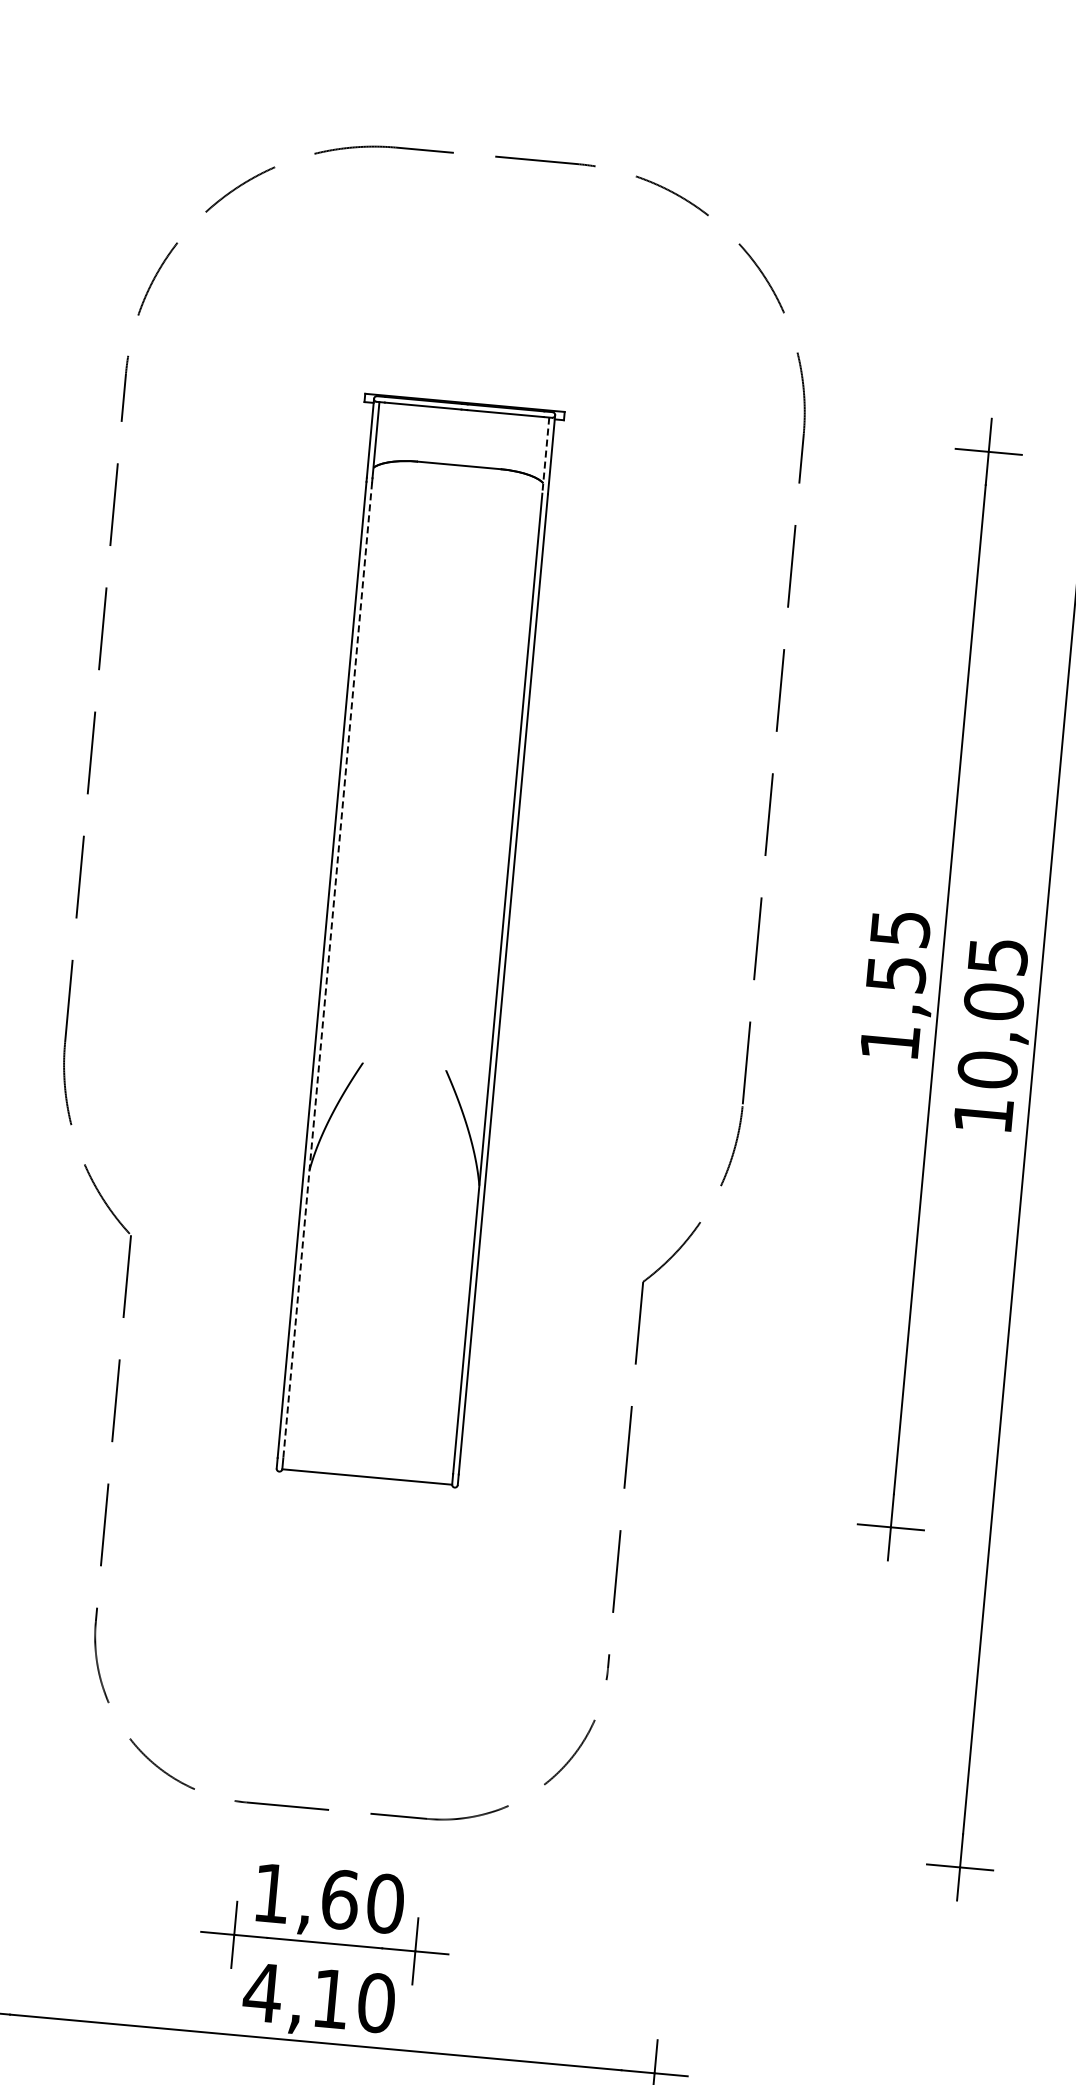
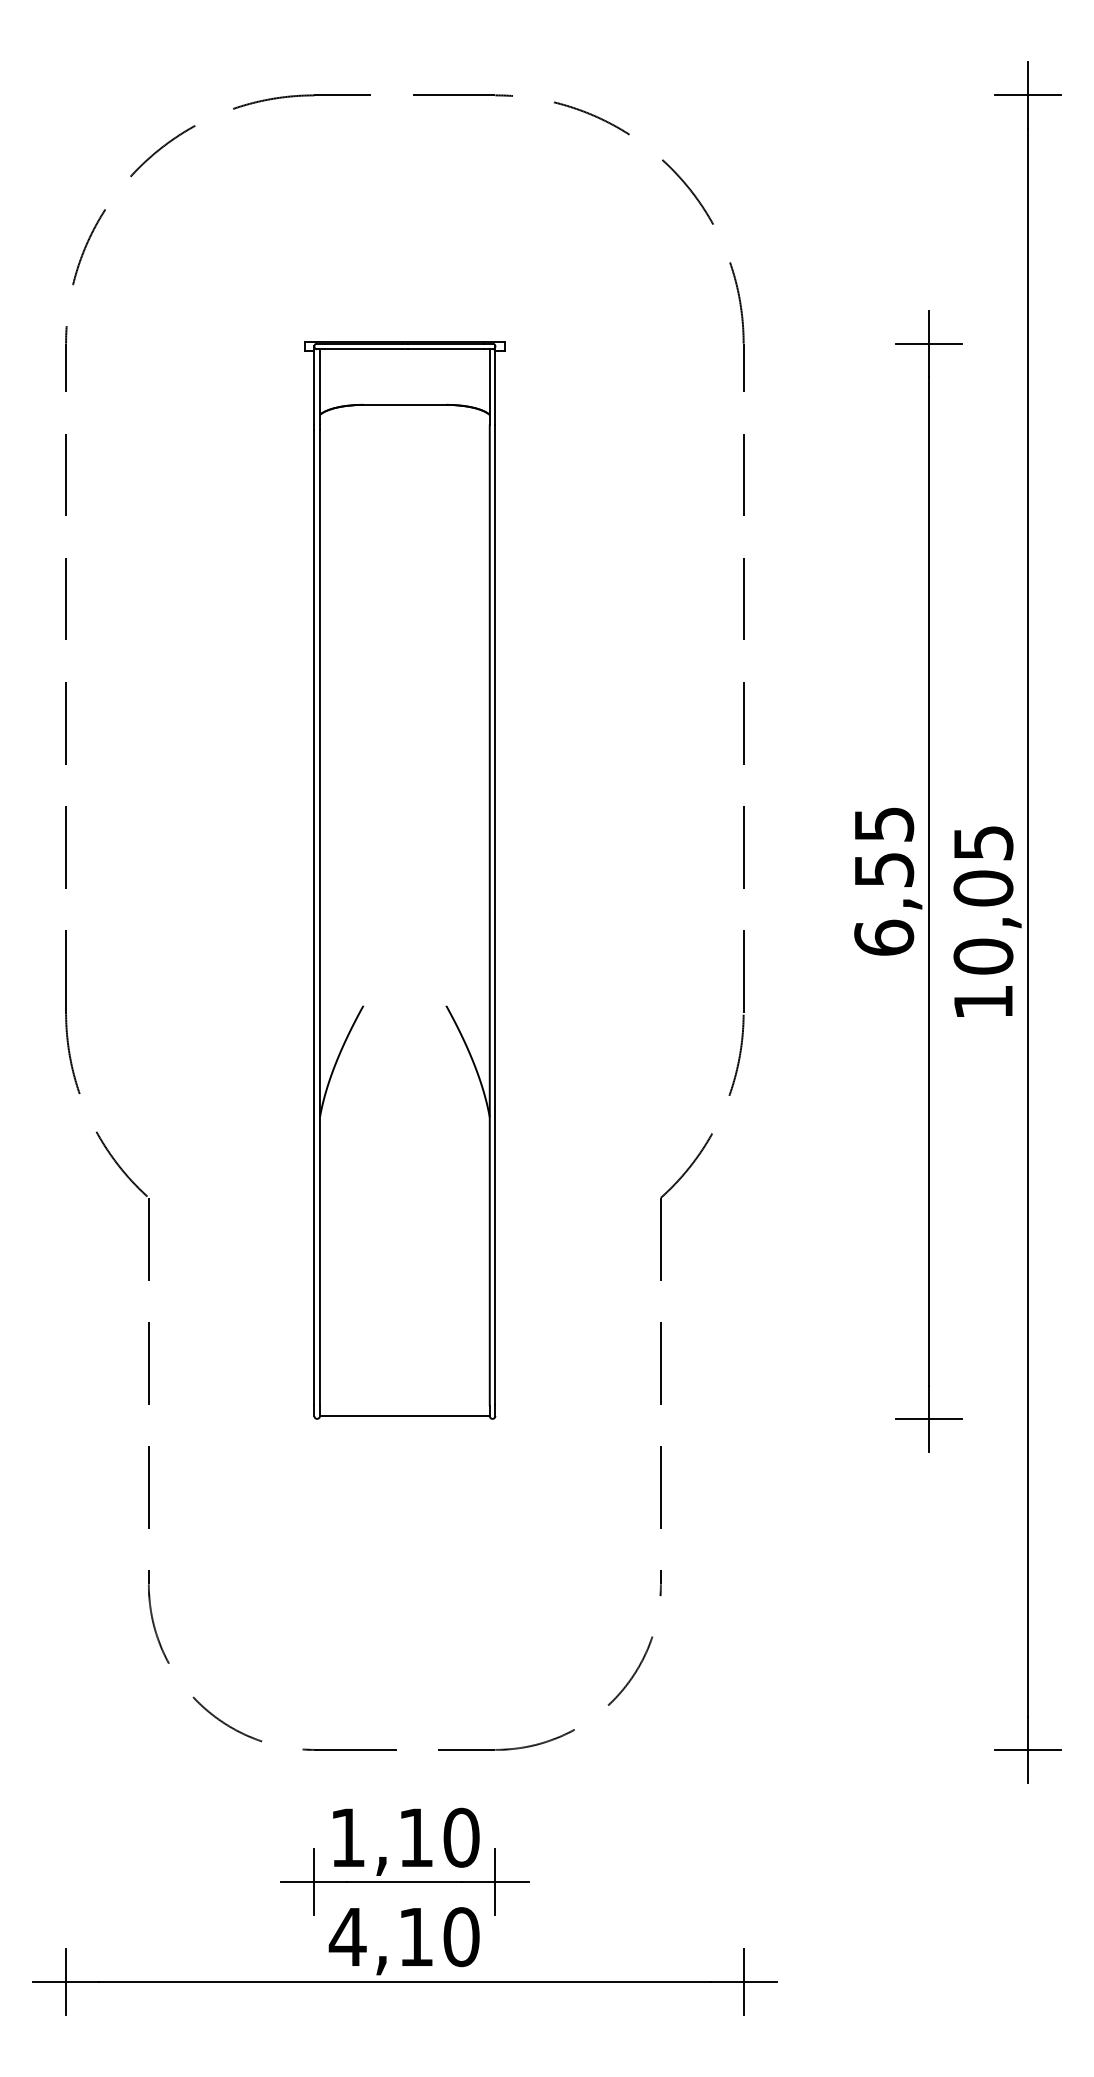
line: (545, 455) -> (489, 387), dashed -> solid
line: (327, 970) -> (319, 917), dashed -> solid
text: (890, 1041) -> (884, 937), 1,55 -> 6,55
text: (340, 1899) -> (416, 1837), 1,60 -> 1,10

